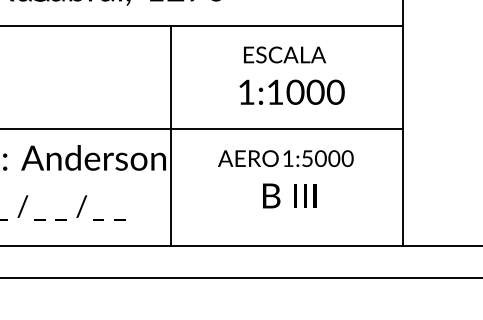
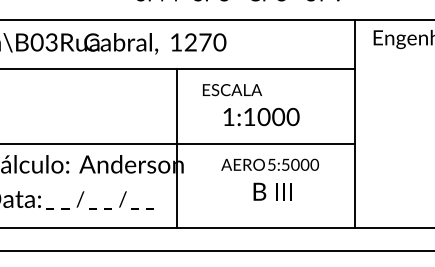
text: (284, 55) -> (232, 90), moved
text: (291, 92) -> (261, 117), moved
line: (171, 135) -> (176, 148), moved
text: (287, 158) -> (271, 164), 1:5000 -> 5:5000

